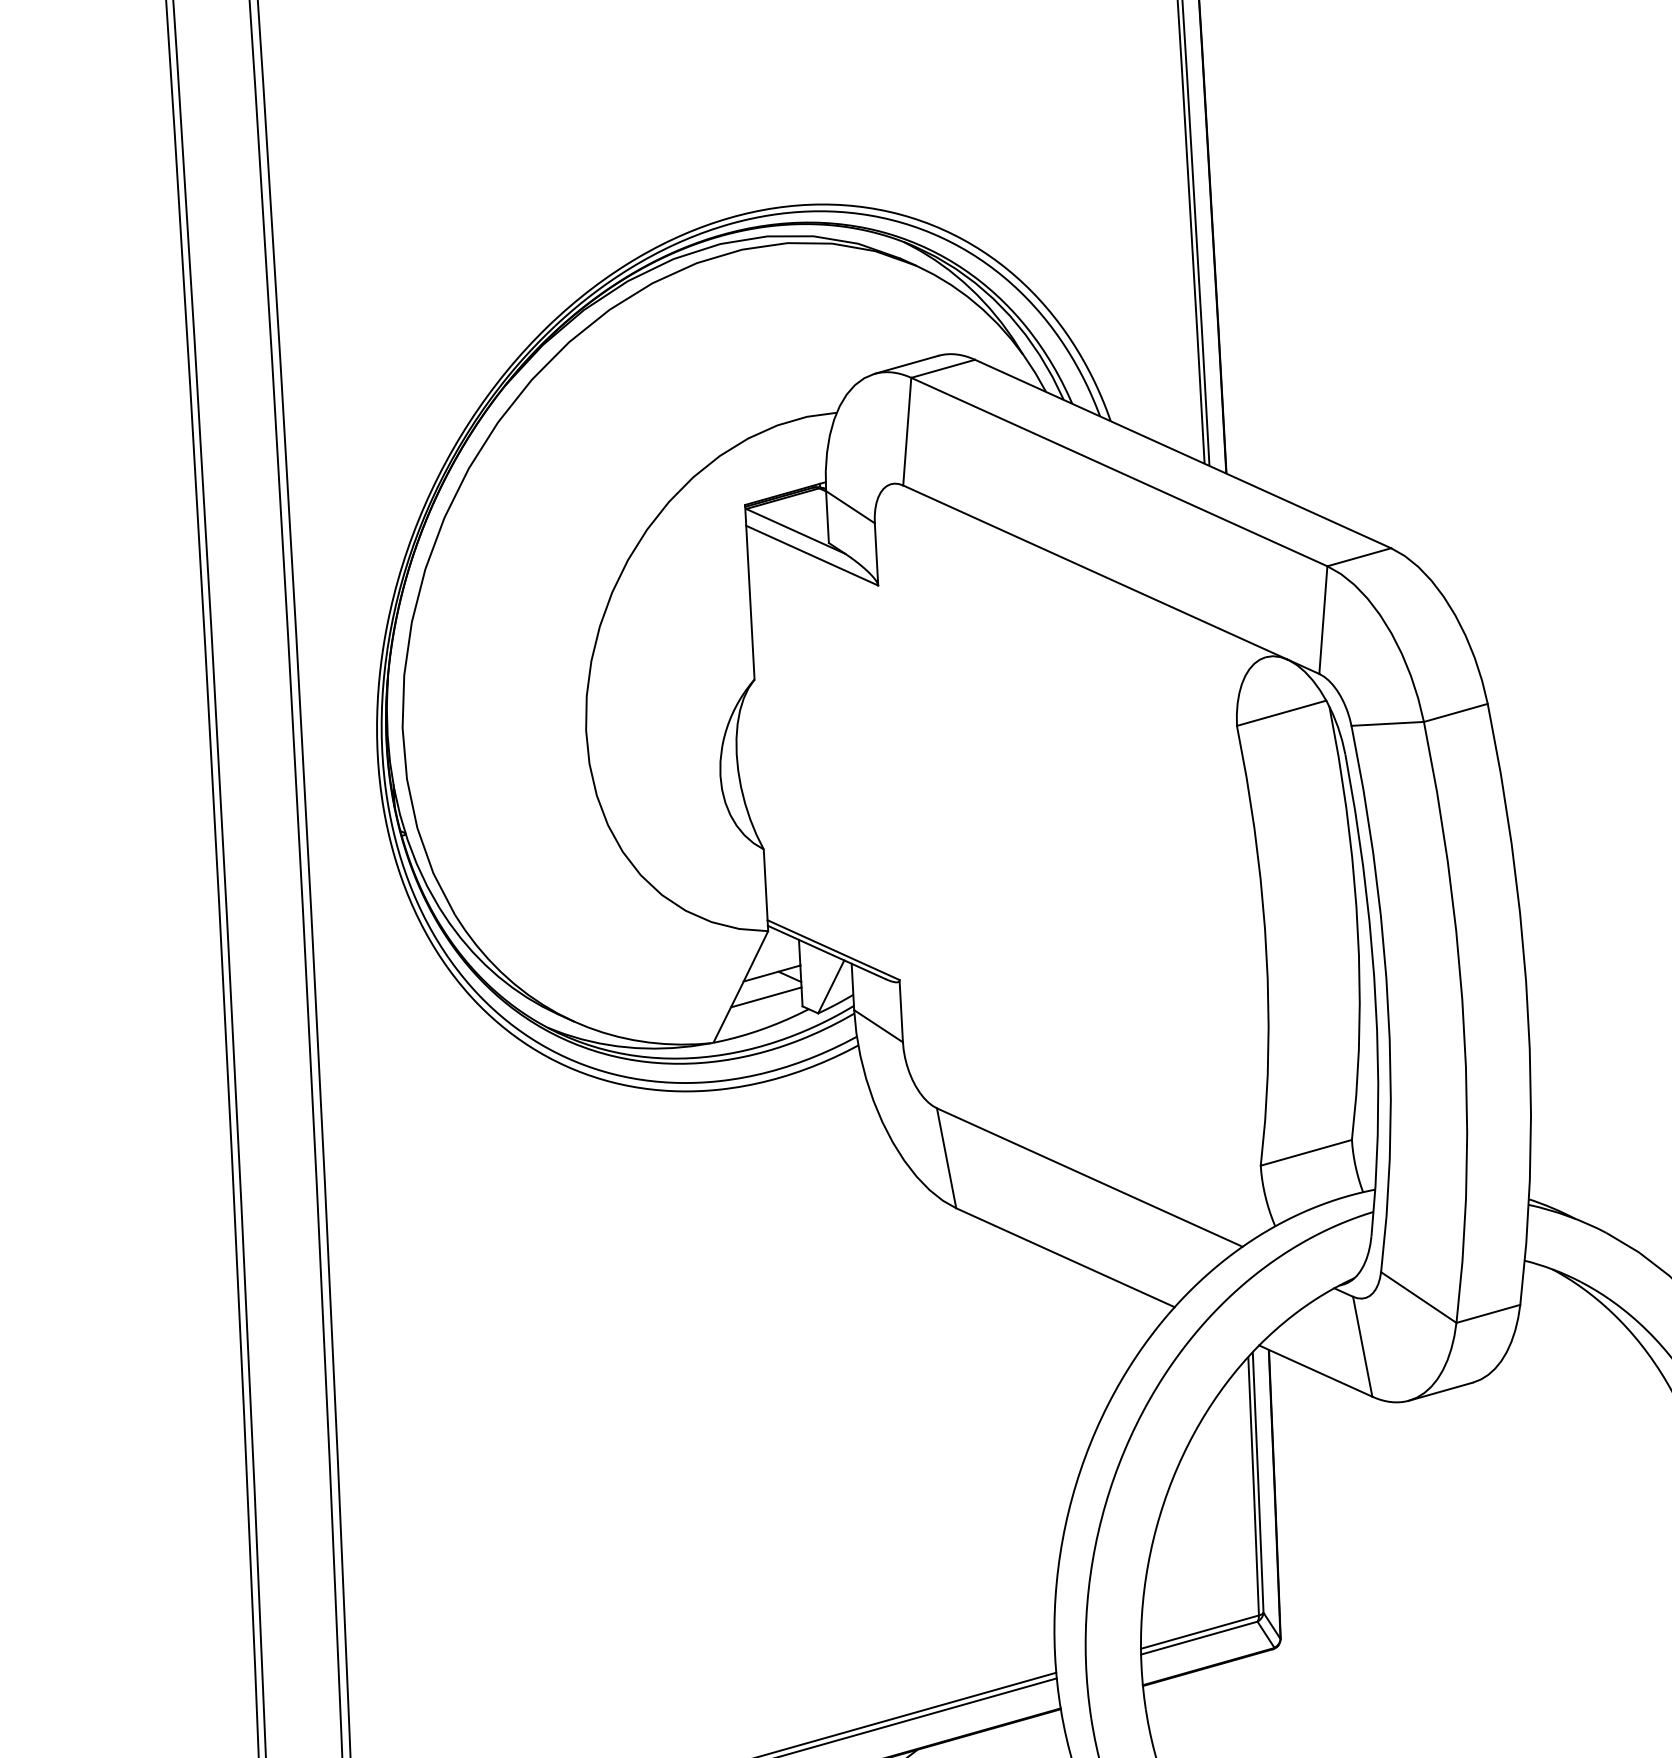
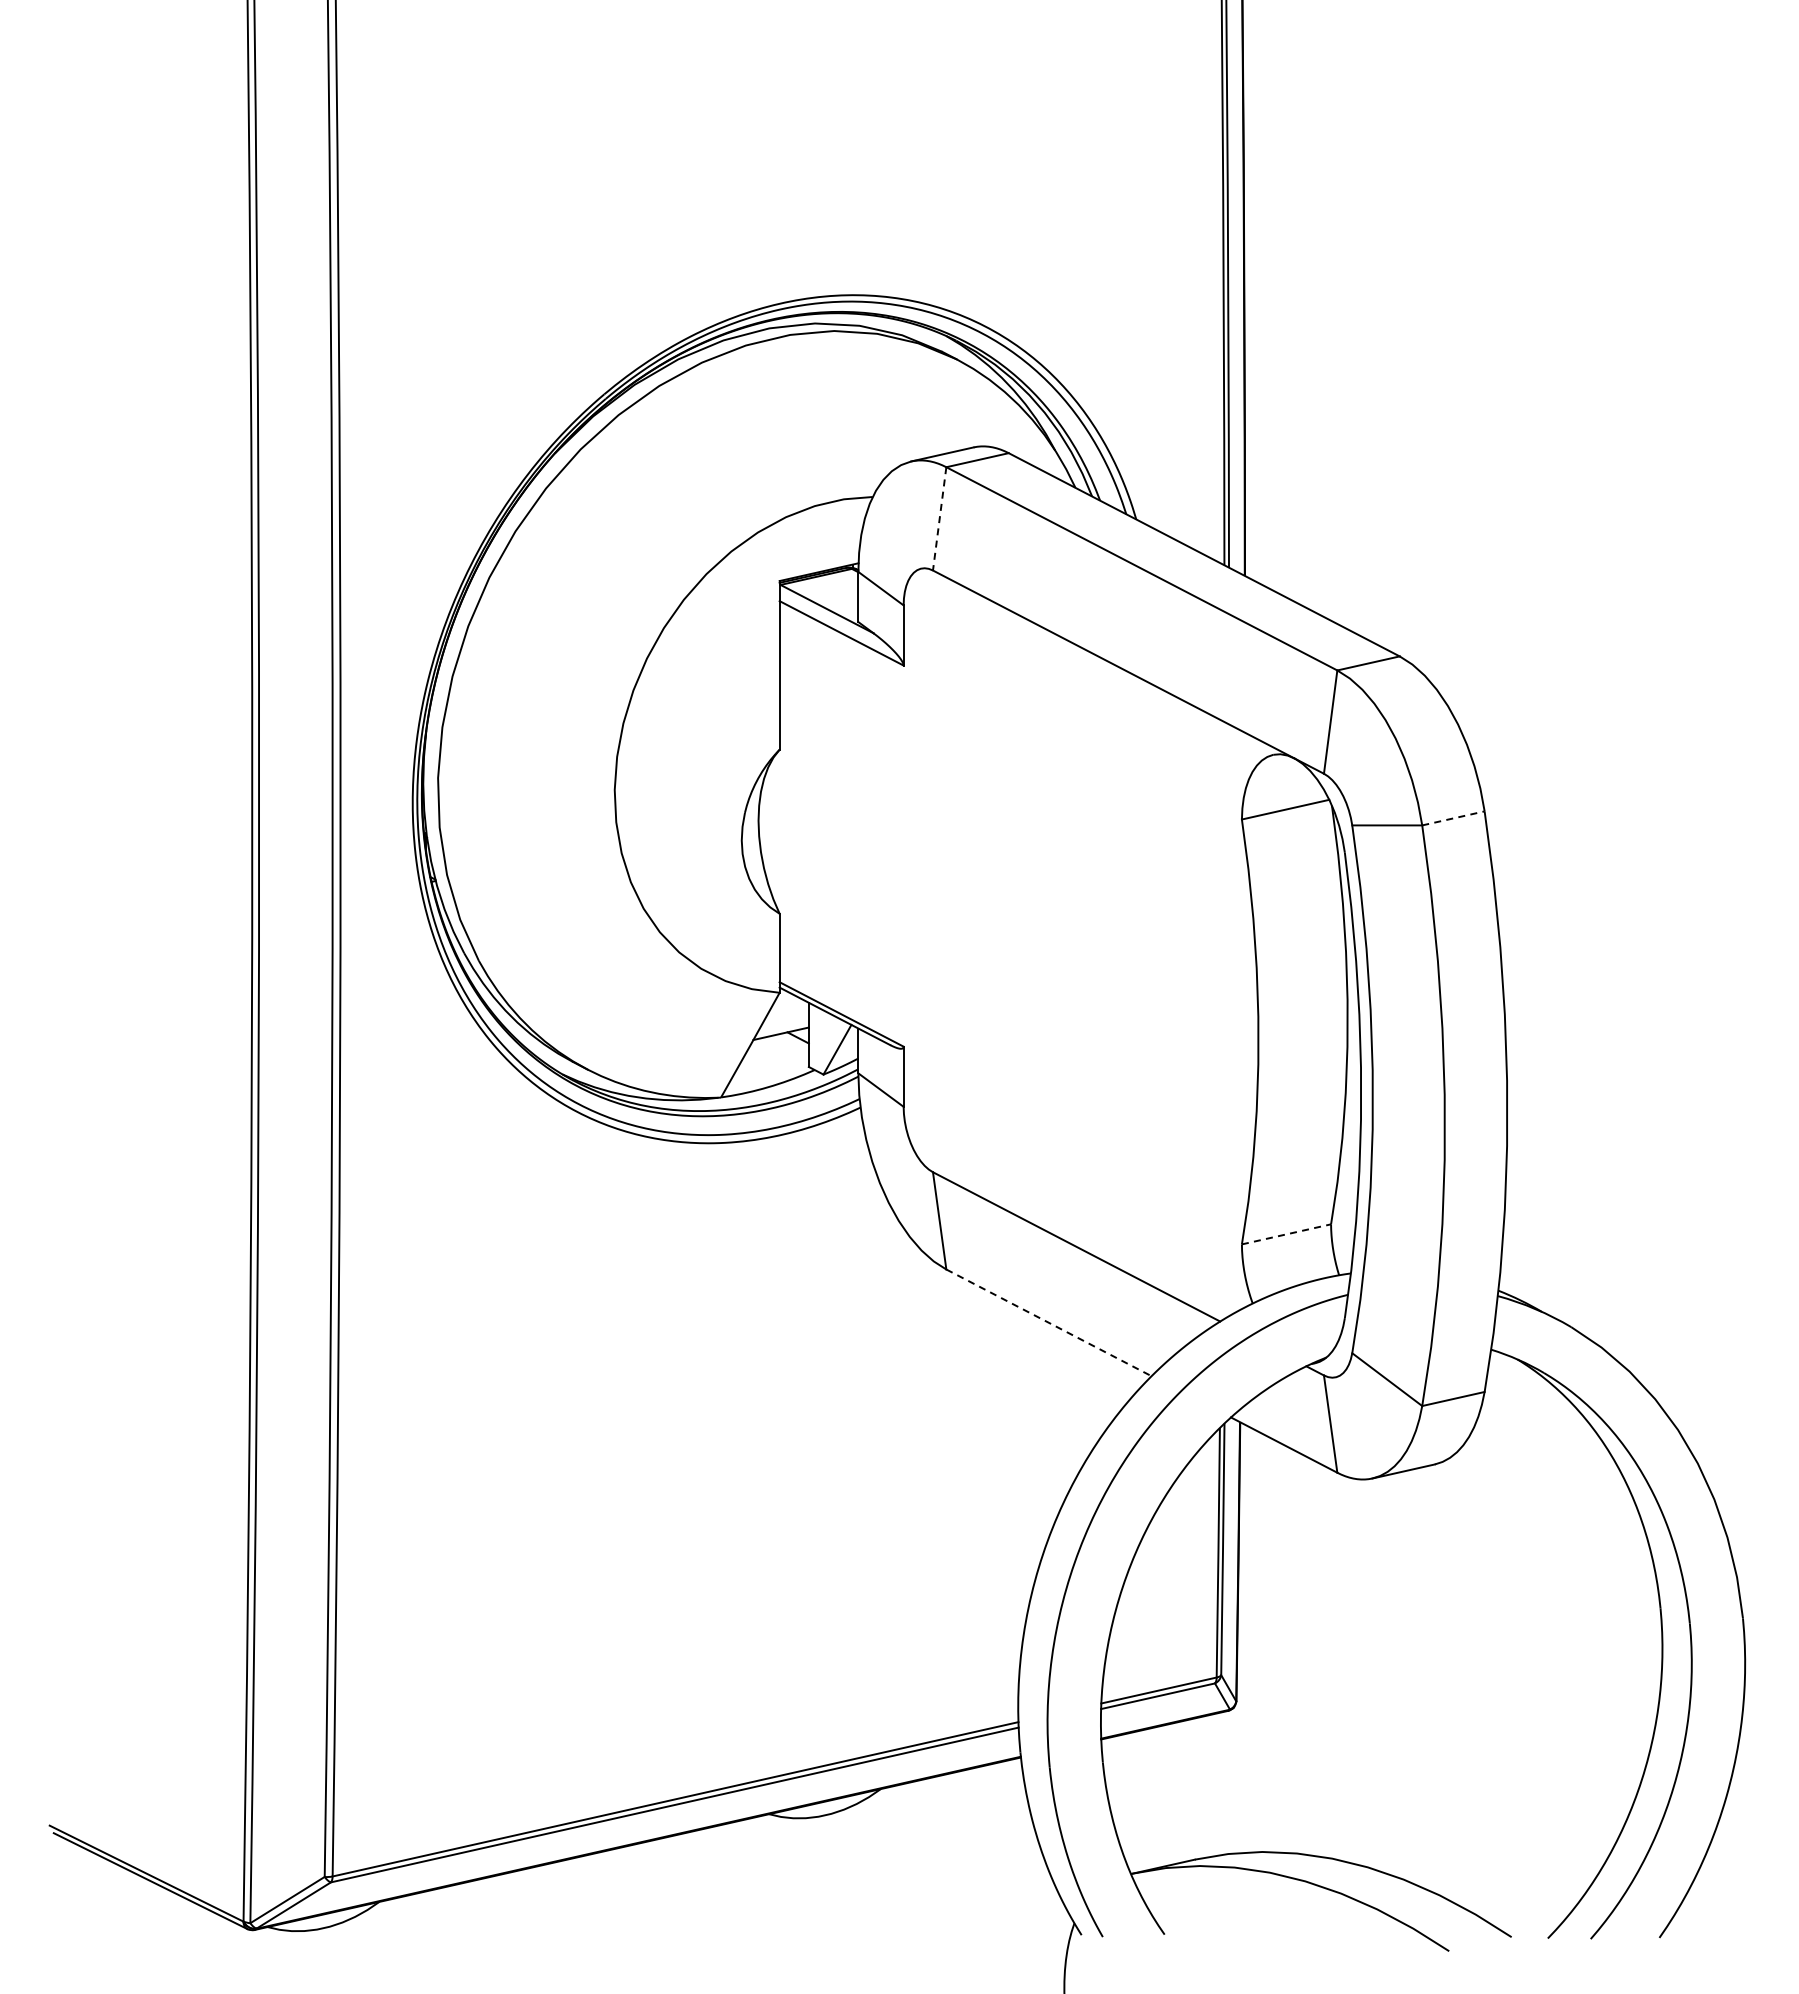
line: (907, 432) -> (939, 519), solid -> dashed
line: (1455, 713) -> (1453, 818), solid -> dashed
line: (765, 997) -> (773, 1056), removed
line: (1306, 1152) -> (1286, 1234), solid -> dashed
line: (1064, 1257) -> (1048, 1322), solid -> dashed

